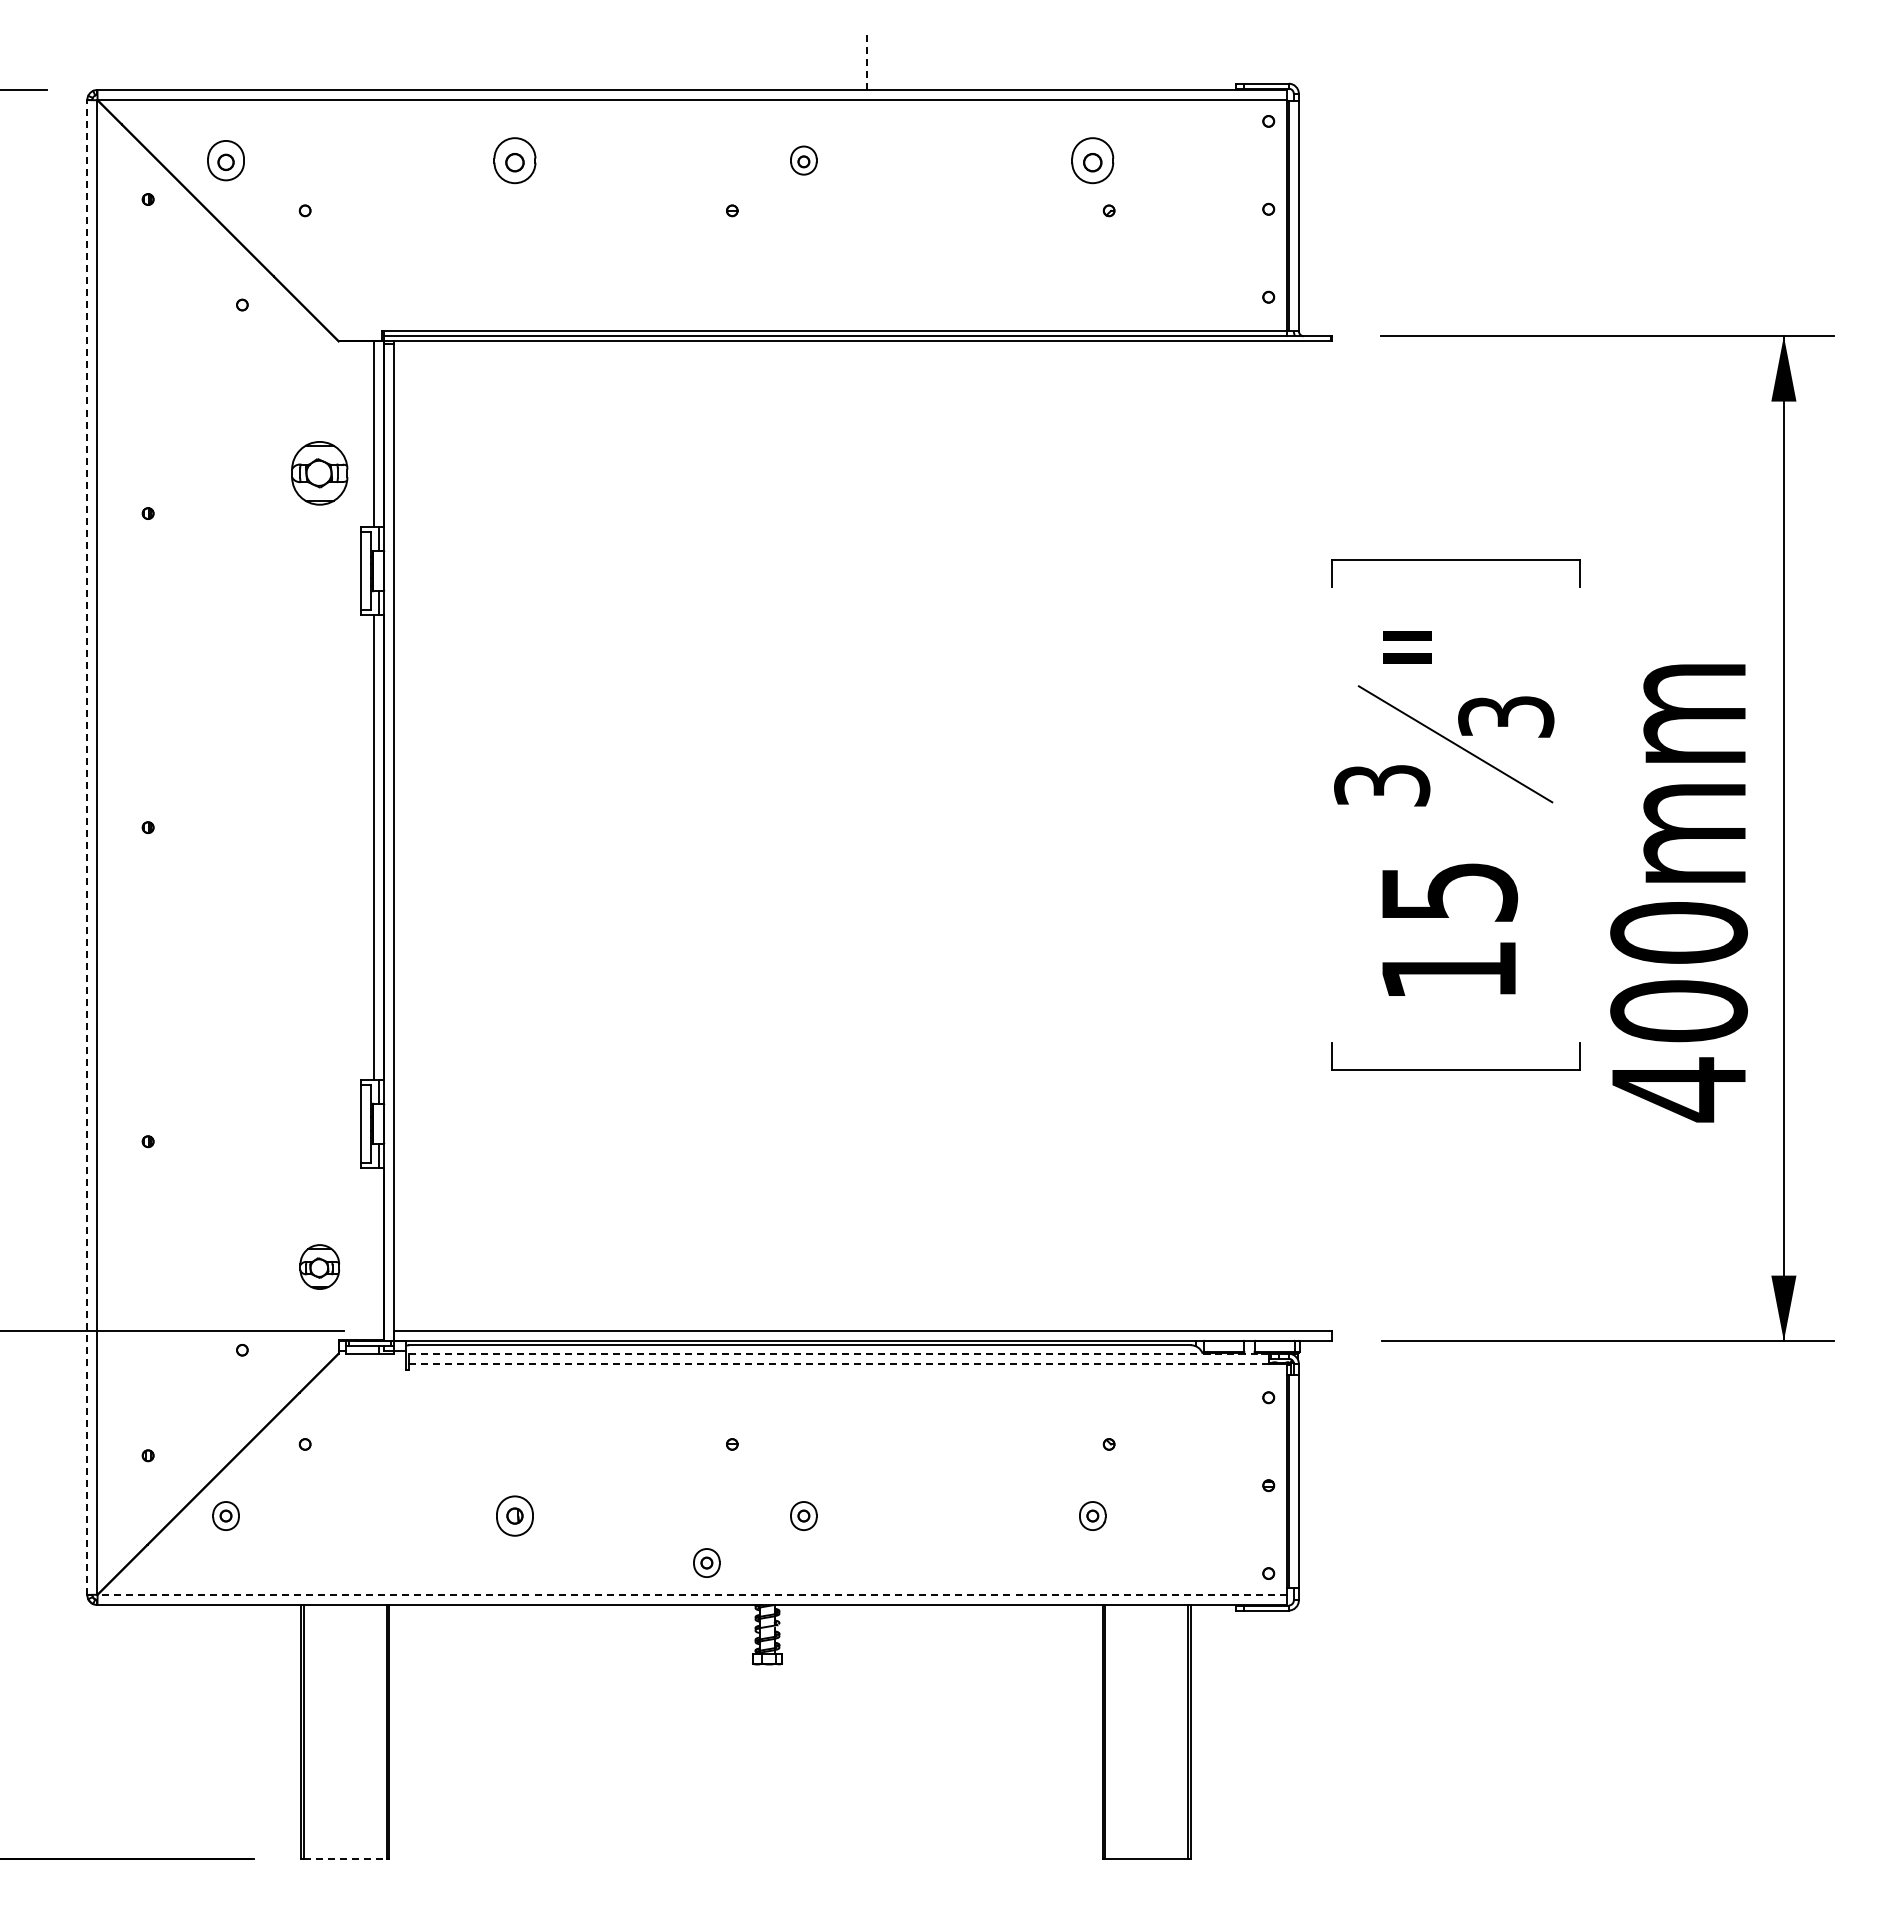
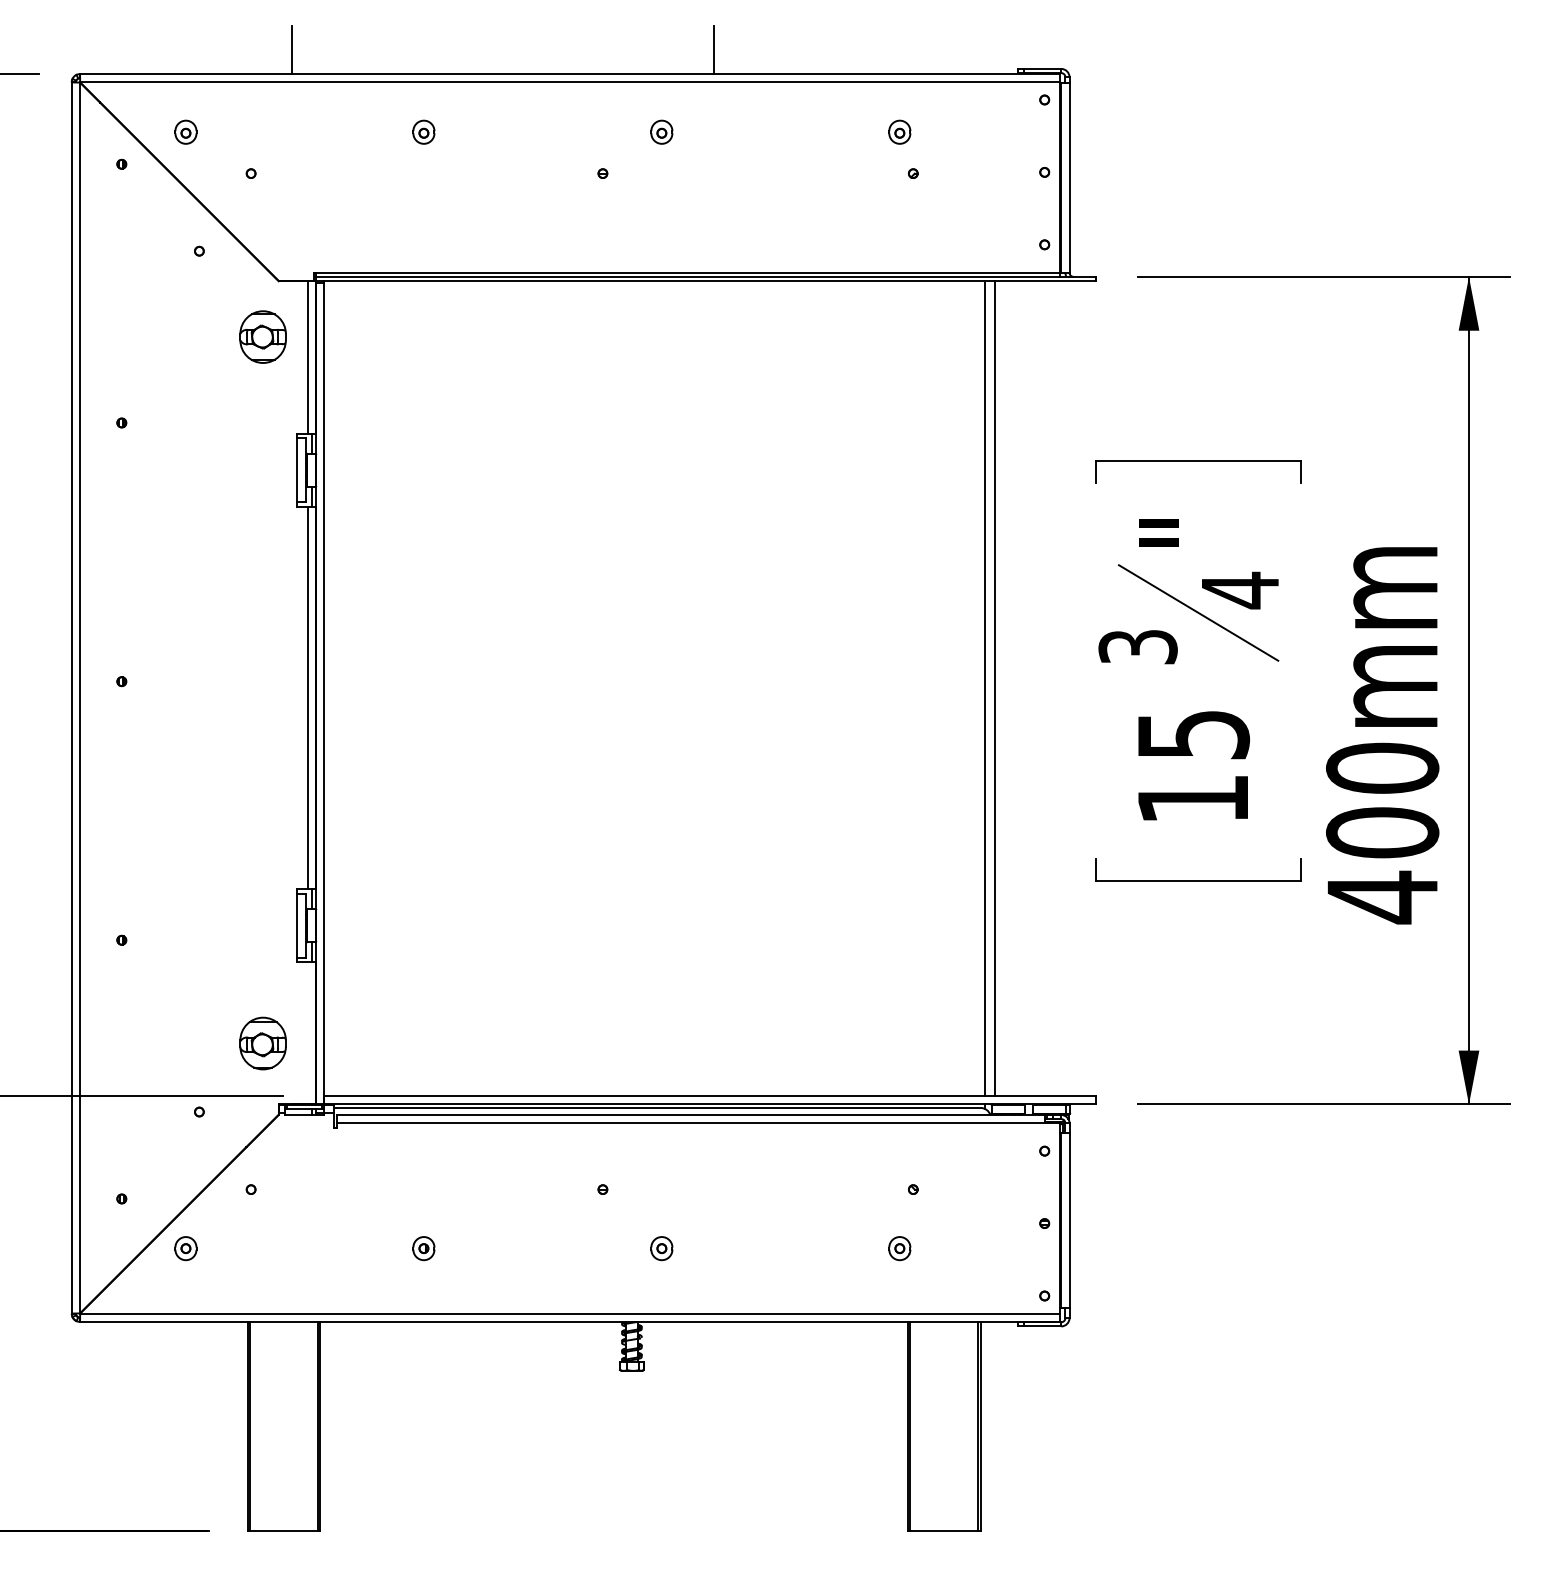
line: (354, 60) -> (291, 49), added
line: (866, 60) -> (713, 49), dashed -> solid
part: (225, 160) -> (185, 132), size x0.71
part: (514, 160) -> (423, 132), size x0.62
part: (1092, 160) -> (899, 132), size x0.62
part: (319, 473) -> (262, 337), moved
text: (1506, 716) -> (1240, 590), 3 -> 4
line: (1195, 835) -> (984, 688), added
line: (1208, 835) -> (995, 688), added
line: (87, 847) -> (71, 697), dashed -> solid
part: (319, 1266) -> (262, 1043), size x1.43
line: (839, 1353) -> (691, 1114), dashed -> solid
line: (838, 1363) -> (690, 1122), dashed -> solid
part: (514, 1515) -> (423, 1248), size x0.71
part: (706, 1562) -> (581, 1286), removed
line: (692, 1594) -> (570, 1313), dashed -> solid
line: (345, 1858) -> (284, 1530), dashed -> solid

